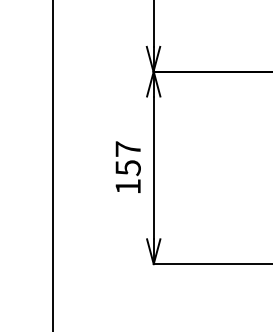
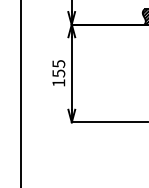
text: (127, 148) -> (58, 63), 157 -> 155

